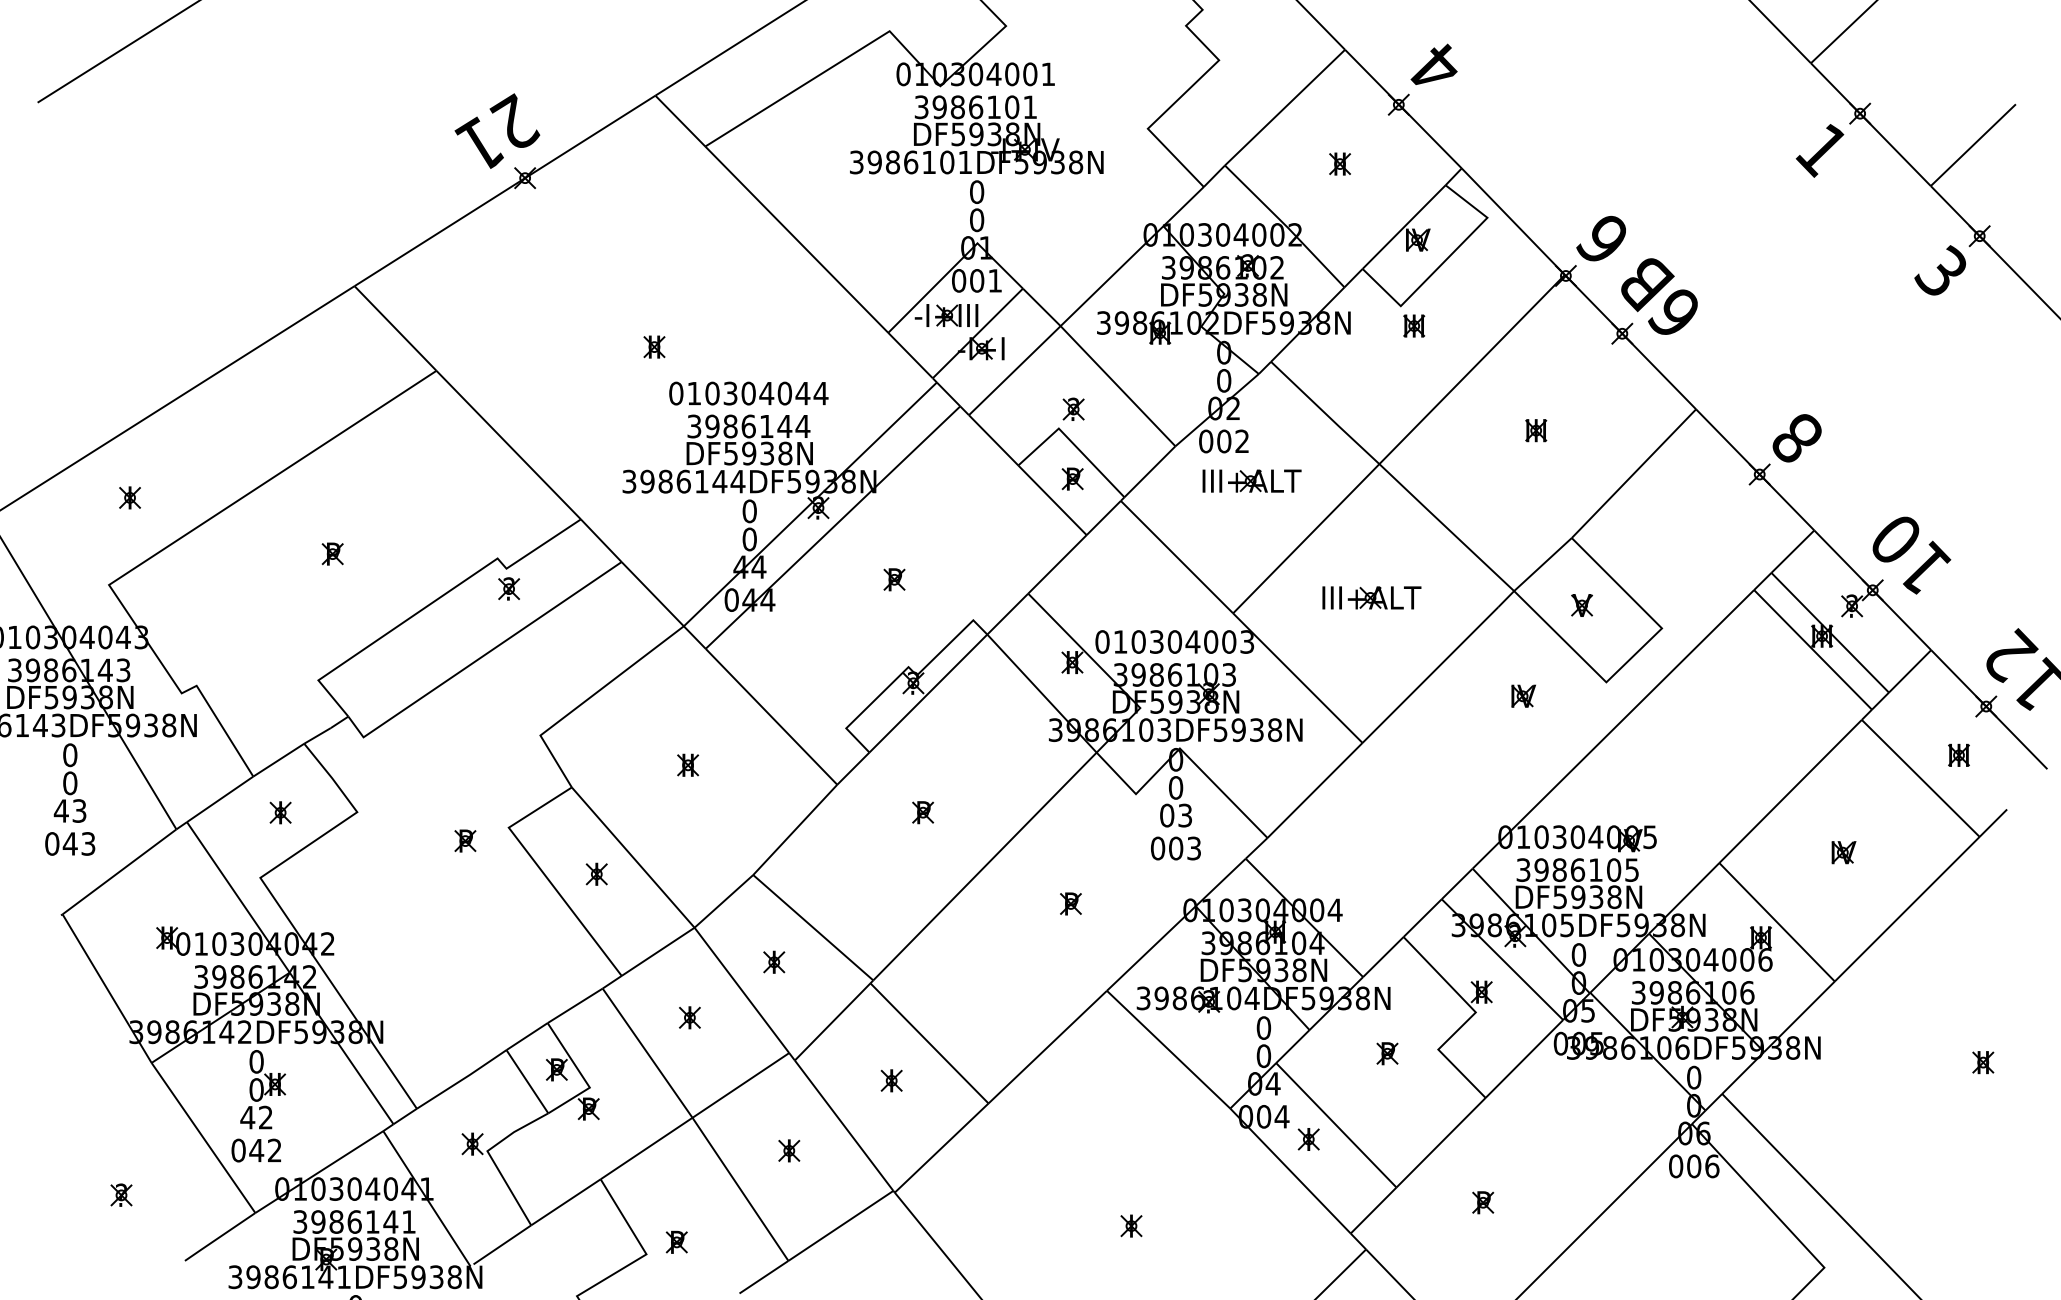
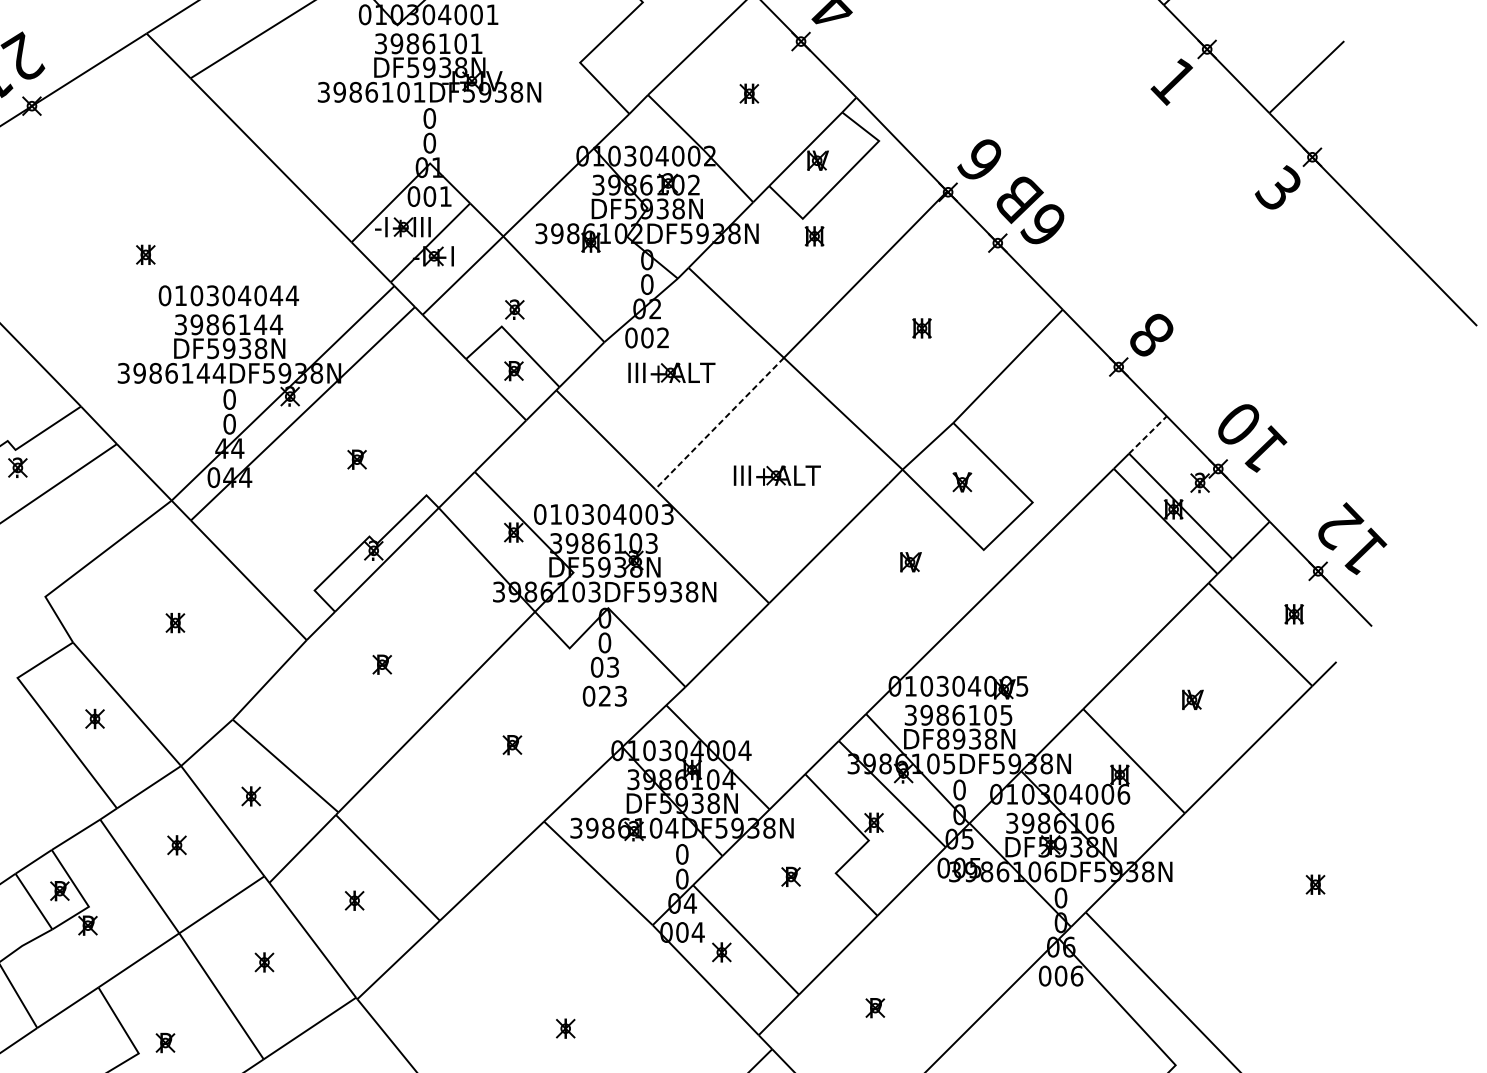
line: (1305, 539) -> (718, 424), solid -> dashed
line: (1793, 551) -> (1148, 434), solid -> dashed
text: (1176, 848) -> (605, 696), 003 -> 023
text: (1560, 897) -> (943, 739), DF5938N -> DF8938N

